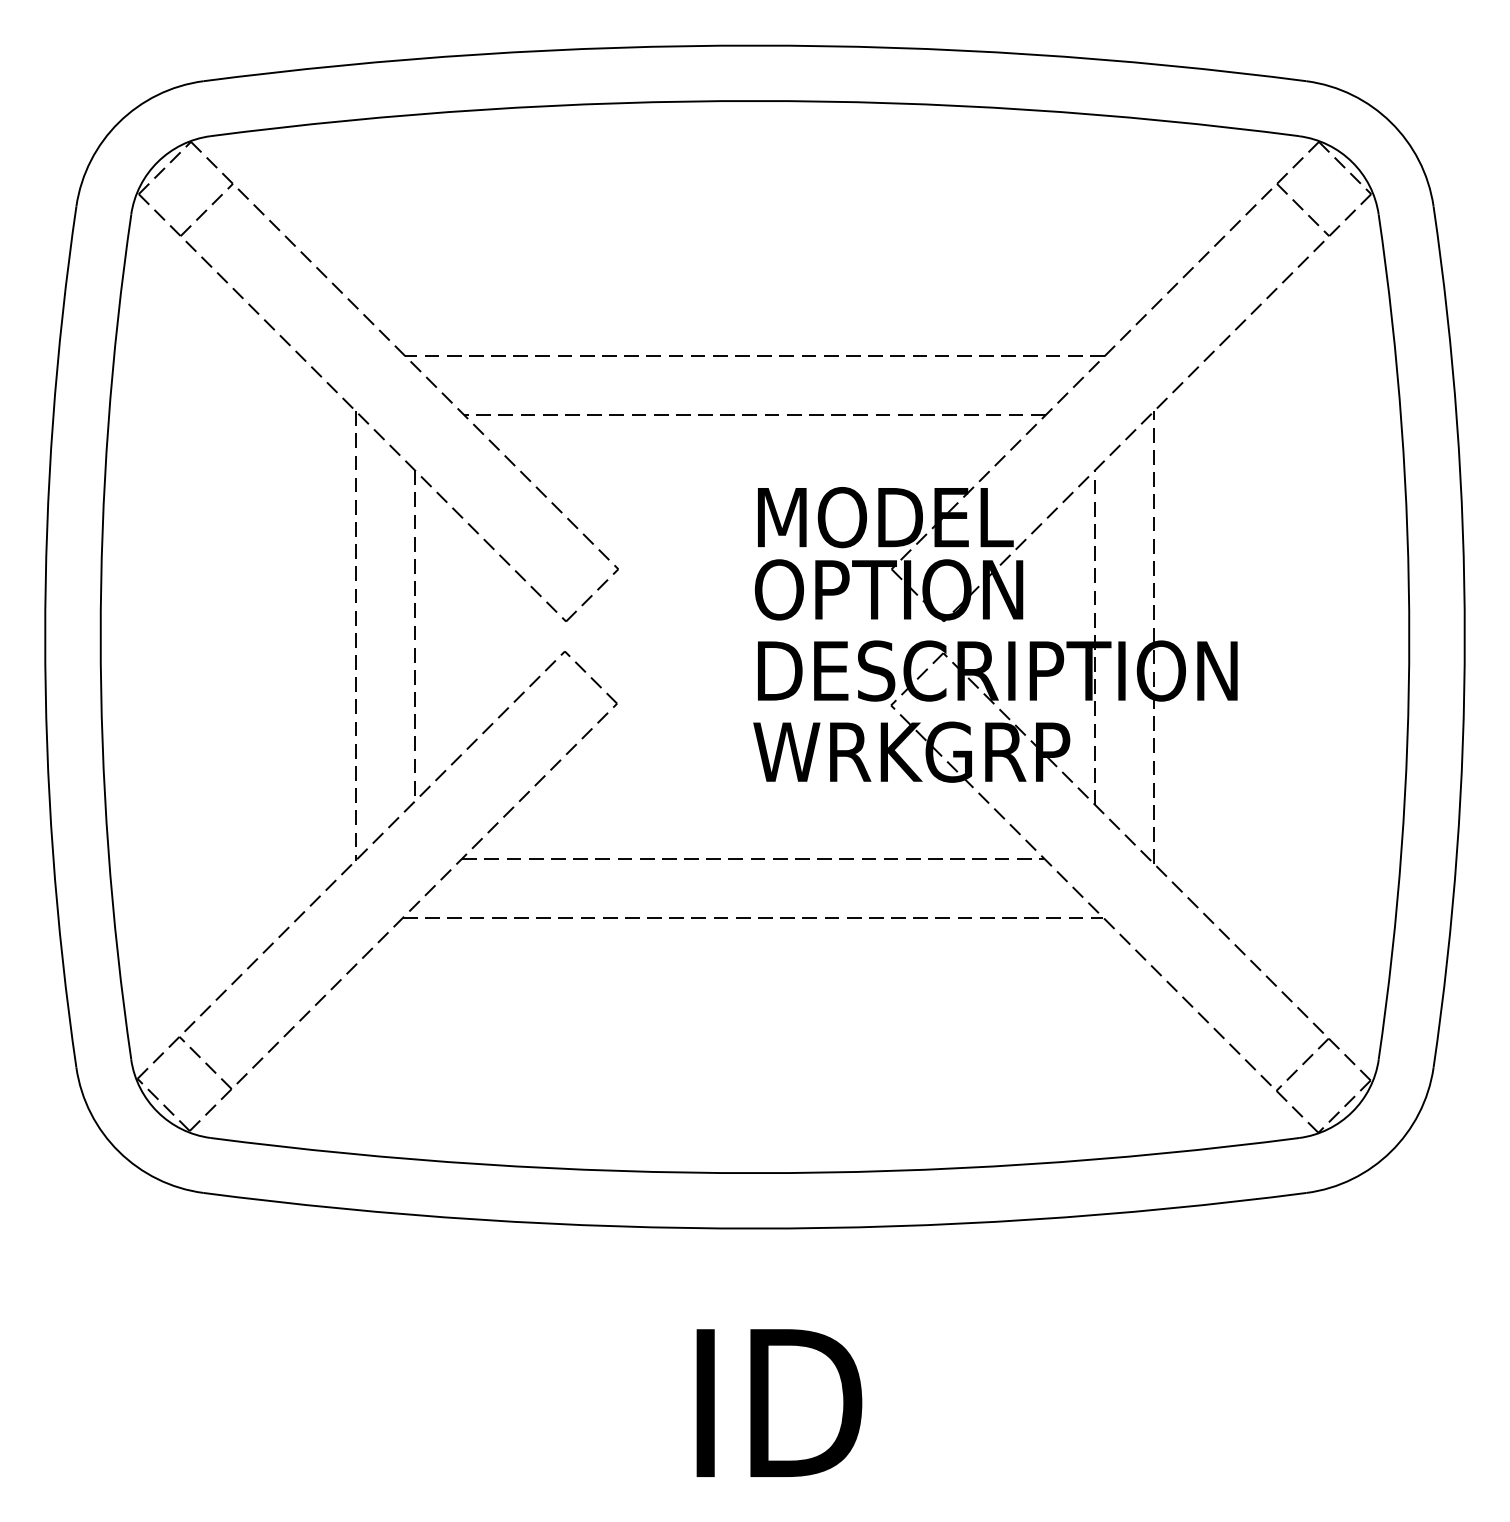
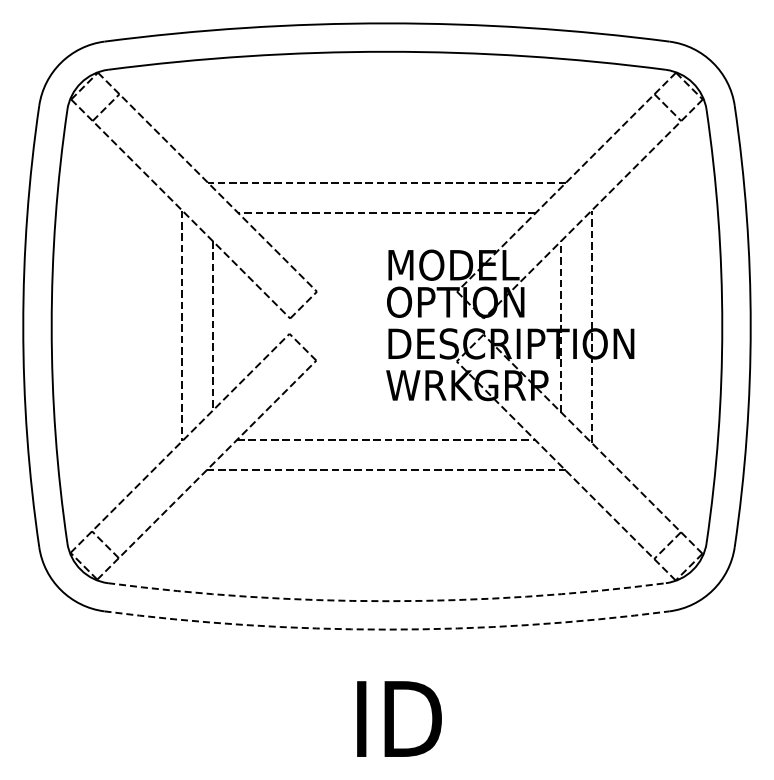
arc: (754, 1173) -> (386, 601), solid -> dashed
arc: (754, 1228) -> (386, 629), solid -> dashed

